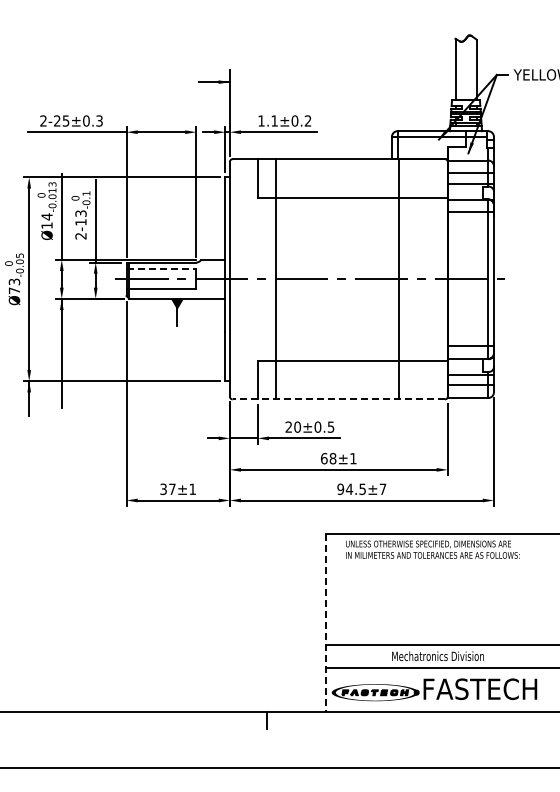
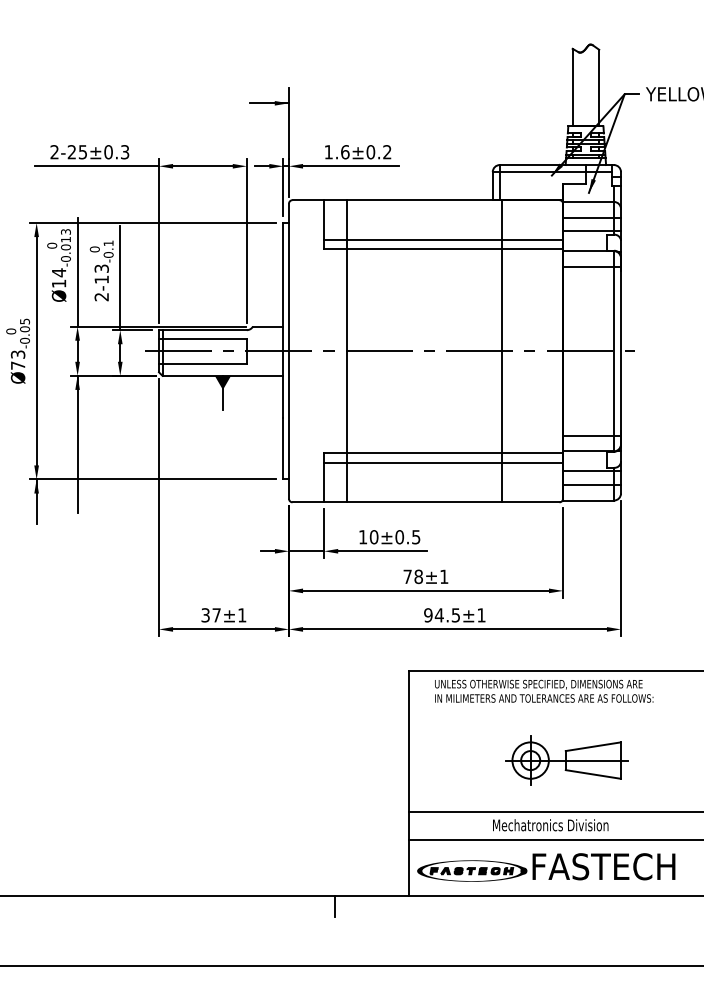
text: (274, 120) -> (345, 151), 1.1±0.2 -> 1.6±0.2
line: (352, 190) -> (443, 239), added
line: (161, 269) -> (202, 338), dashed -> solid
line: (352, 367) -> (443, 462), added
line: (338, 399) -> (425, 502), dashed -> solid
text: (288, 426) -> (362, 536), 20±0.5 -> 10±0.5
text: (324, 458) -> (407, 576), 68±1 -> 78±1
text: (382, 488) -> (480, 614), 94.5±7 -> 94.5±1
part: (451, 604) -> (567, 760), added
line: (325, 623) -> (409, 784), dashed -> solid

